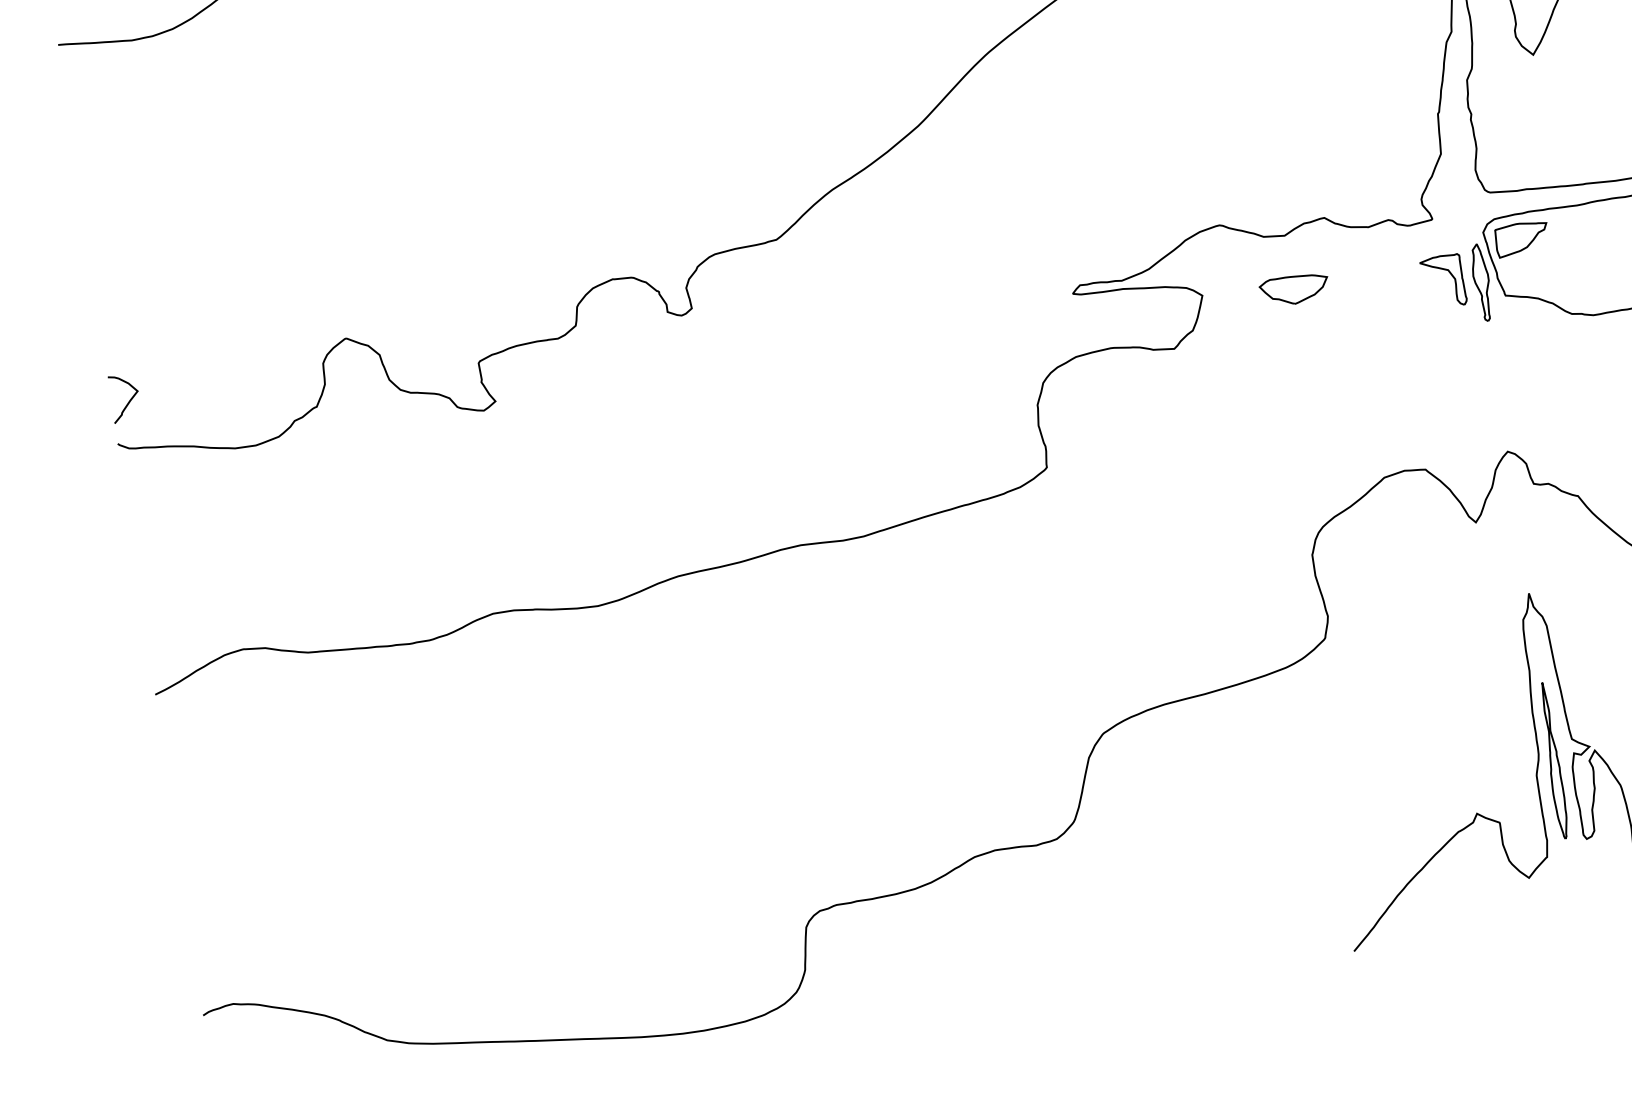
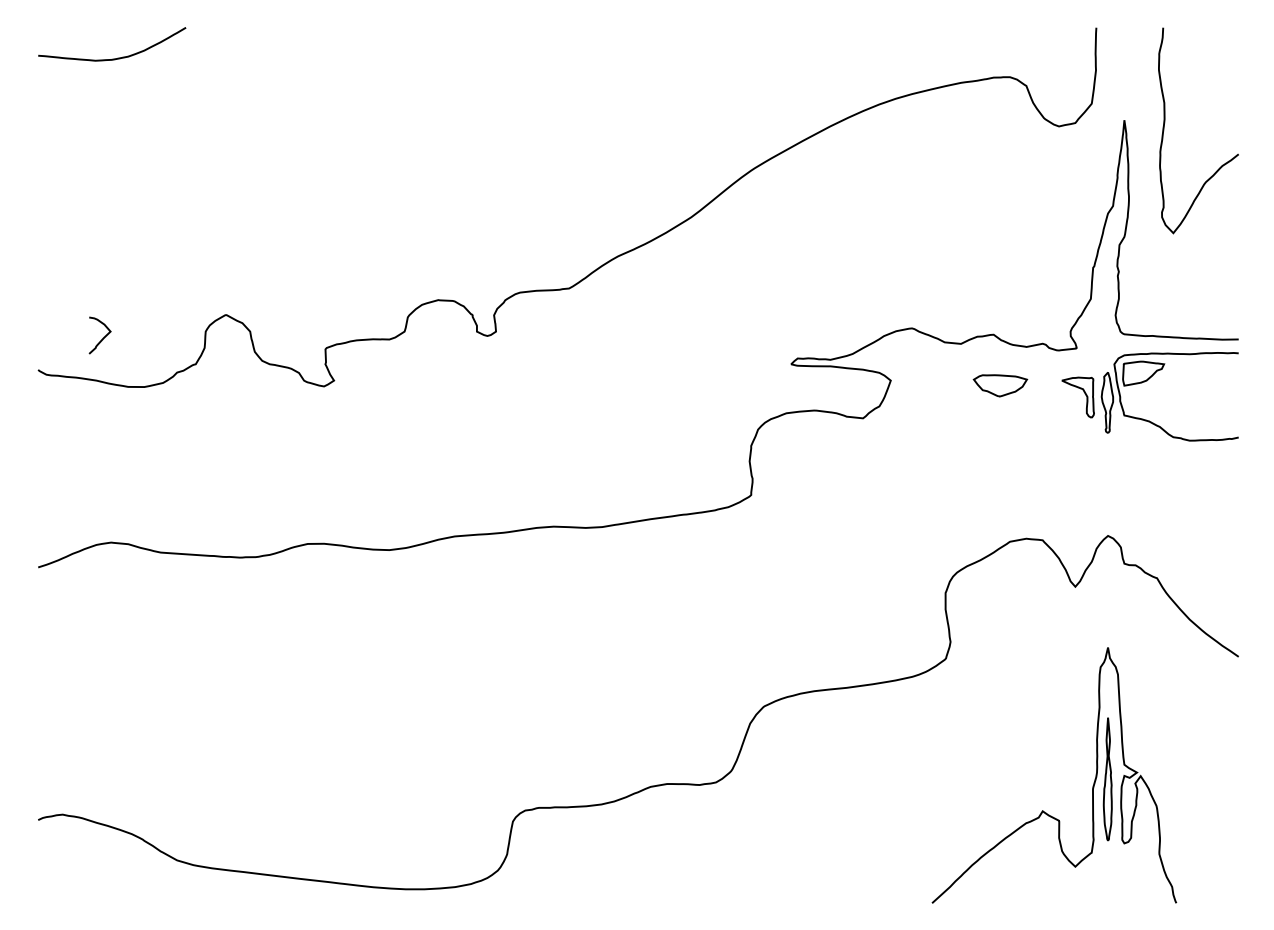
part: (1294, 289) -> (1000, 385), moved
curve: (128, 401) -> (102, 338), moved

